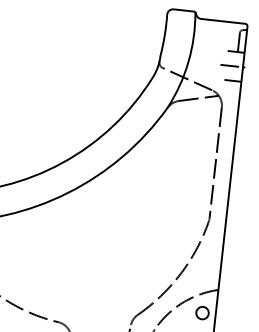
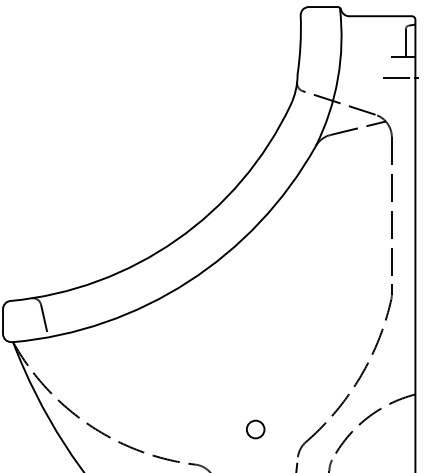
line: (233, 81) -> (403, 98), removed
circle: (202, 313) -> (255, 429), moved

